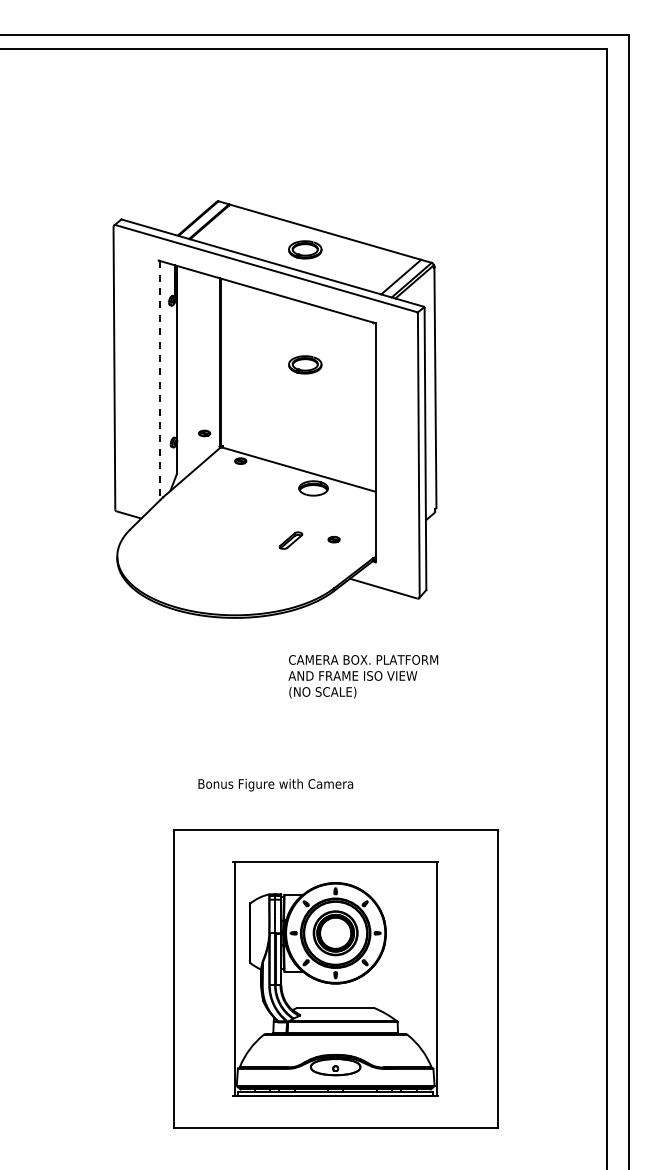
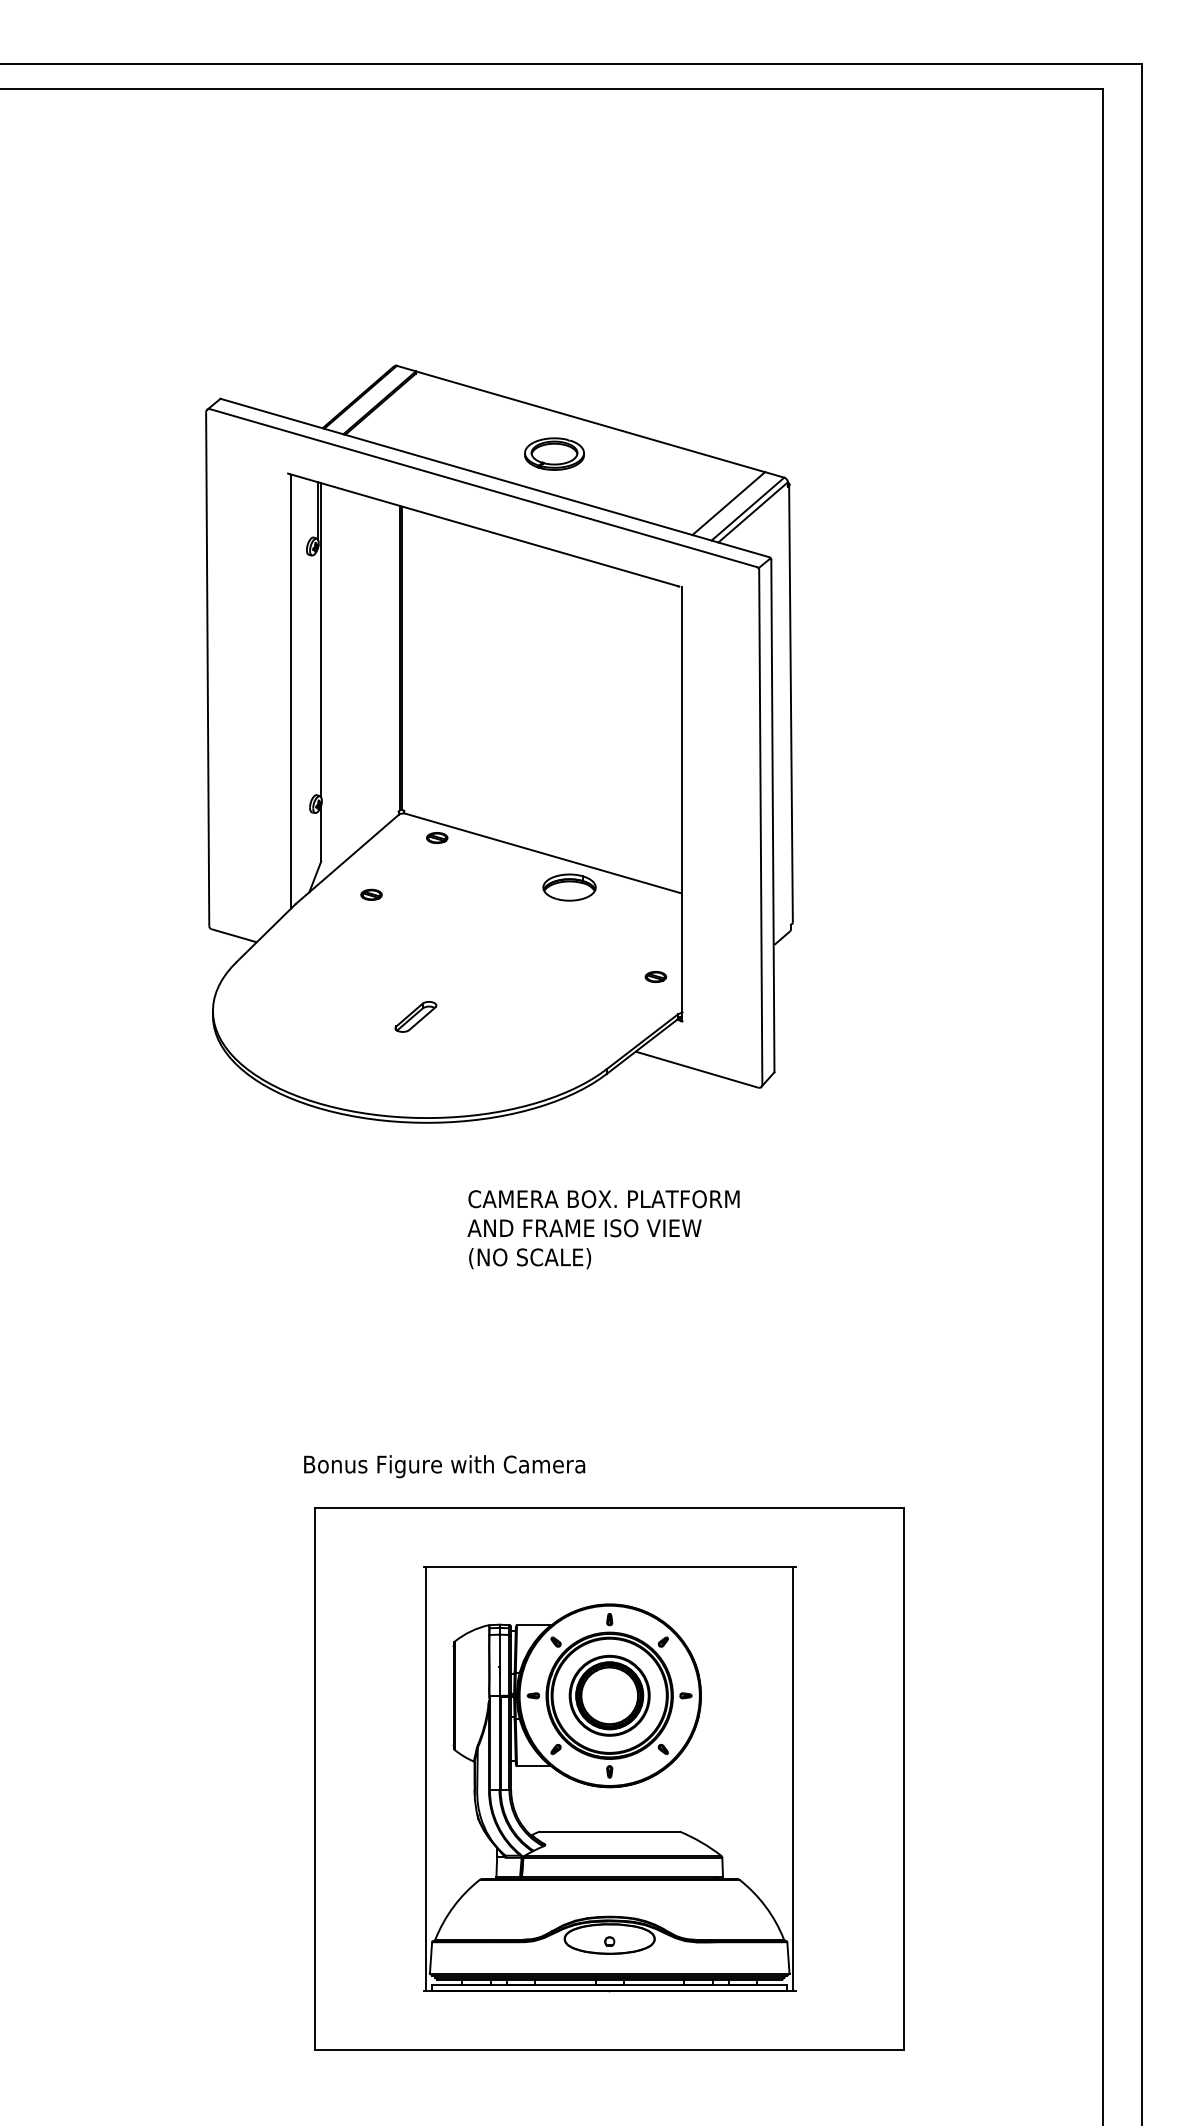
part: (305, 364) -> (554, 662), removed
line: (160, 381) -> (291, 693), dashed -> solid
part: (204, 433) -> (371, 894), moved
part: (333, 539) -> (654, 976), moved
part: (290, 540) -> (414, 1016), moved
text: (363, 676) -> (603, 1229), moved
text: (275, 784) -> (444, 1465), moved

